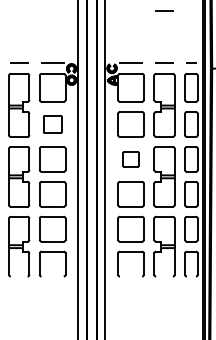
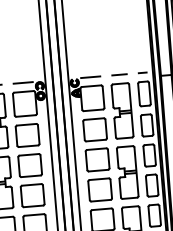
line: (164, 10) -> (115, 29), removed
part: (52, 124) -> (27, 135), size x1.43
part: (130, 159) -> (97, 160), size x1.67

